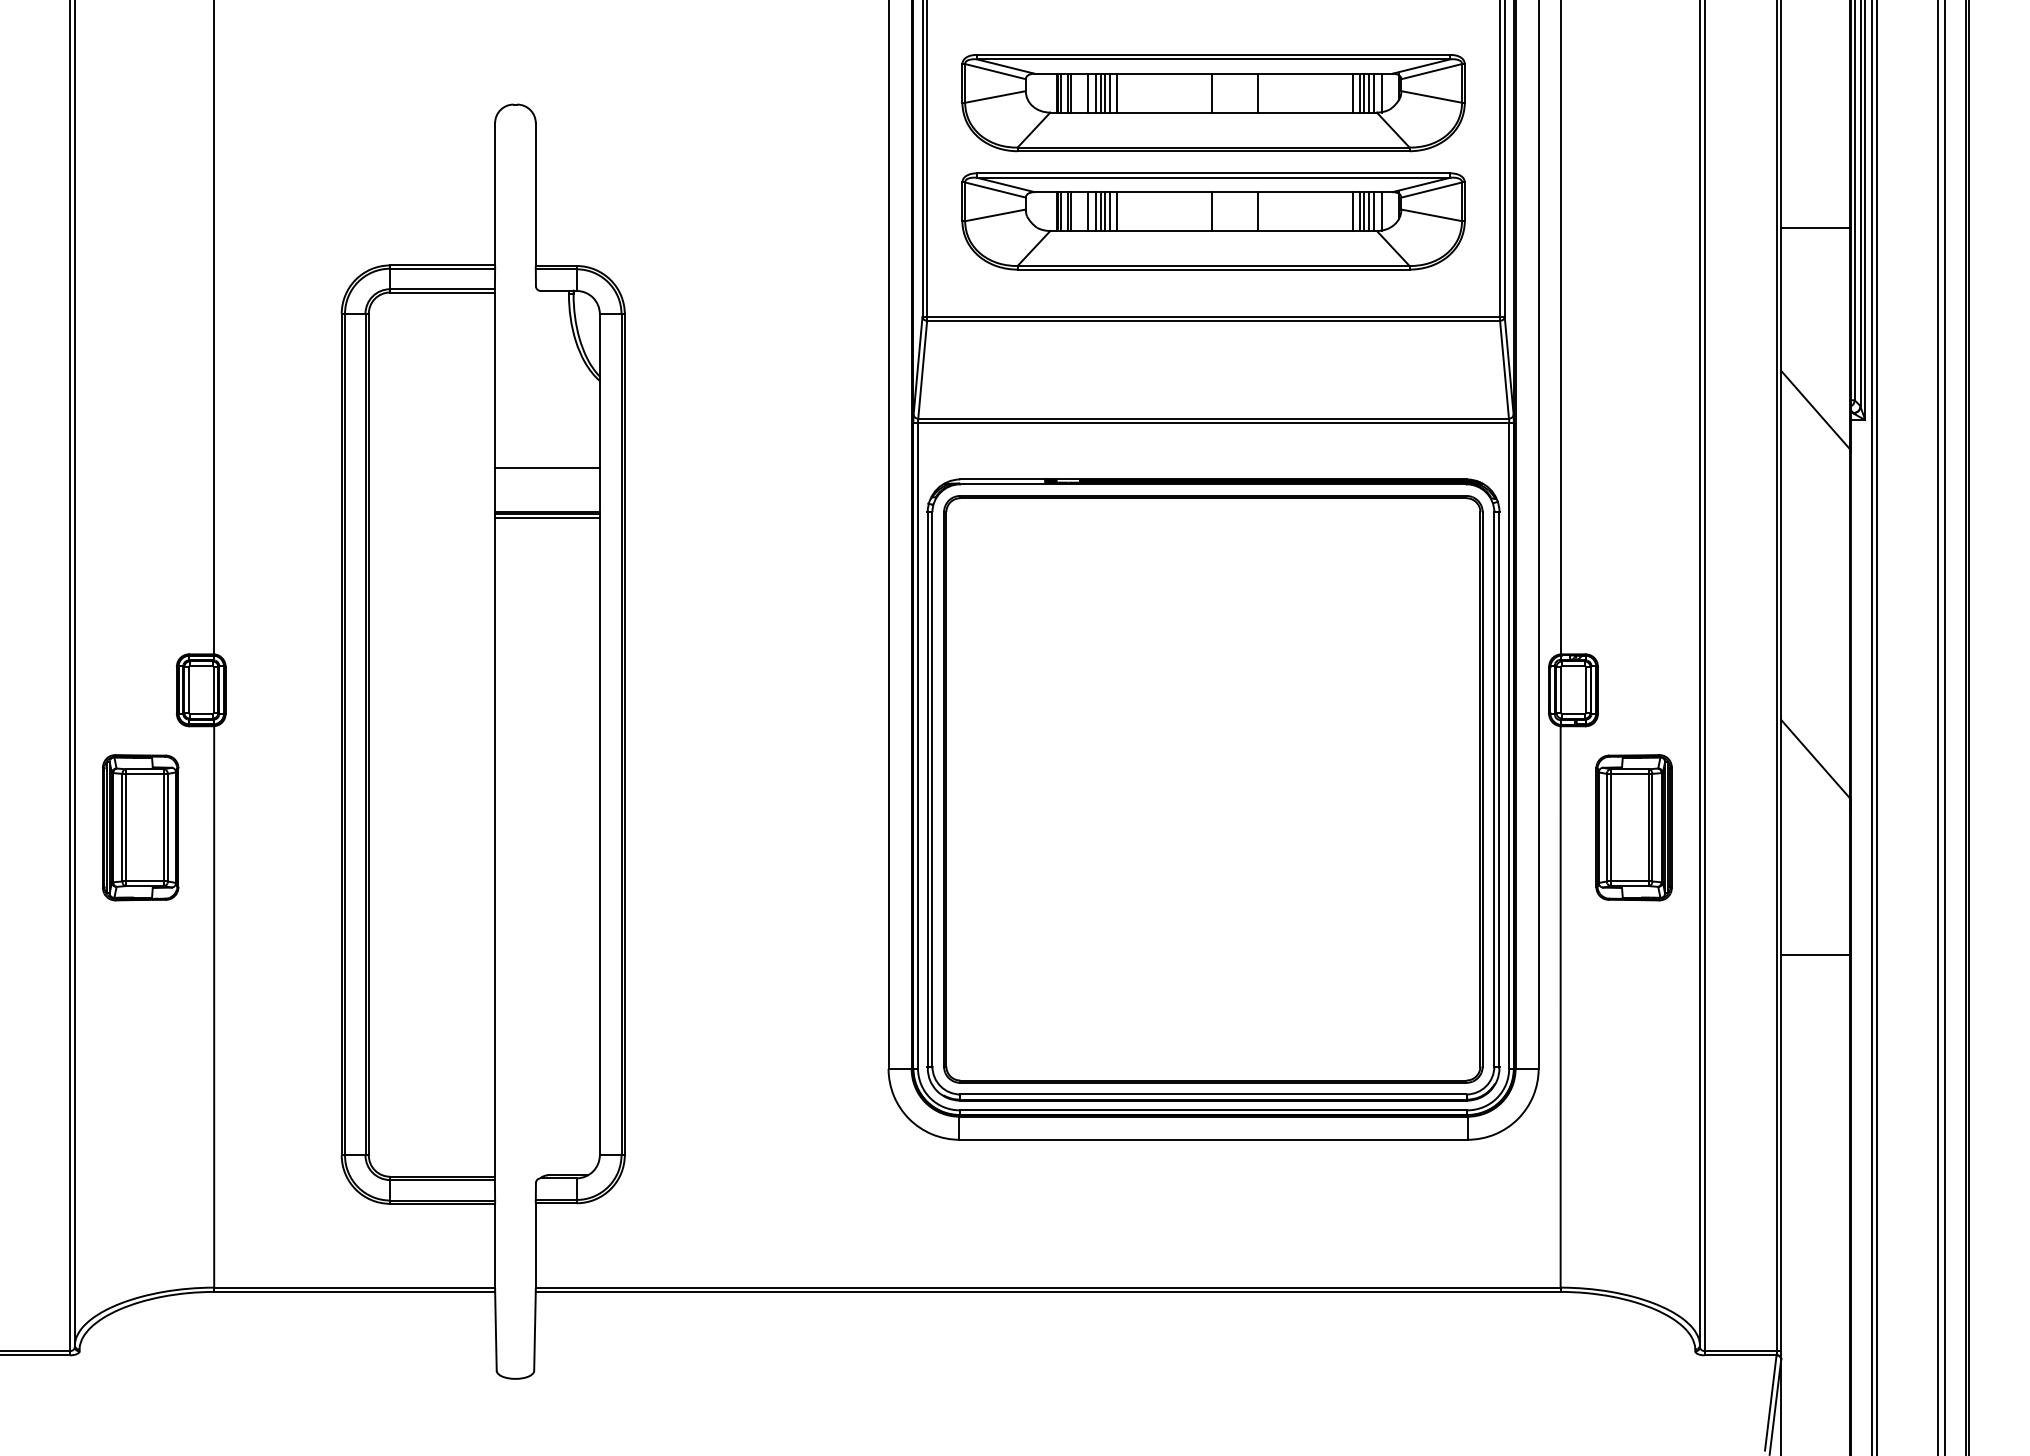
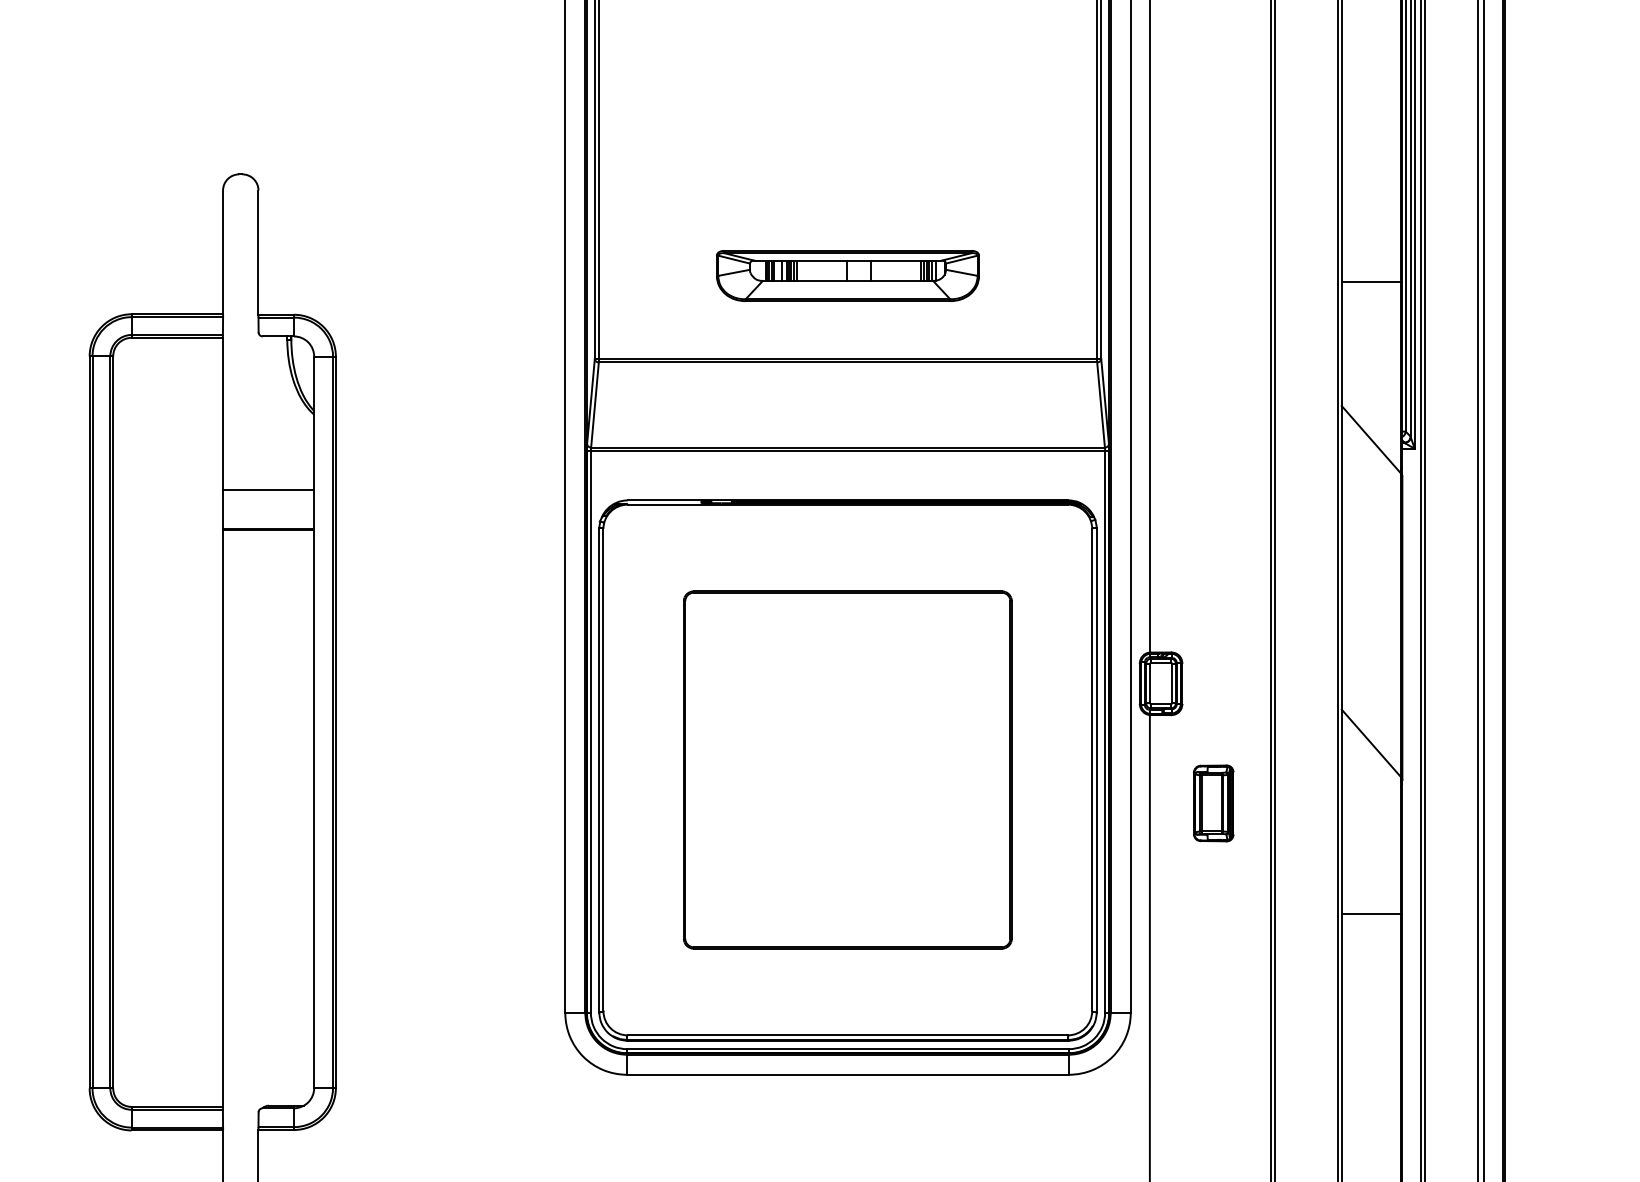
part: (1213, 103) -> (847, 173), removed
part: (1213, 221) -> (847, 276), size x0.6
line: (547, 518) -> (268, 534), removed
part: (1213, 789) -> (847, 770), size x0.7
part: (1633, 827) -> (1213, 803), size x0.6

